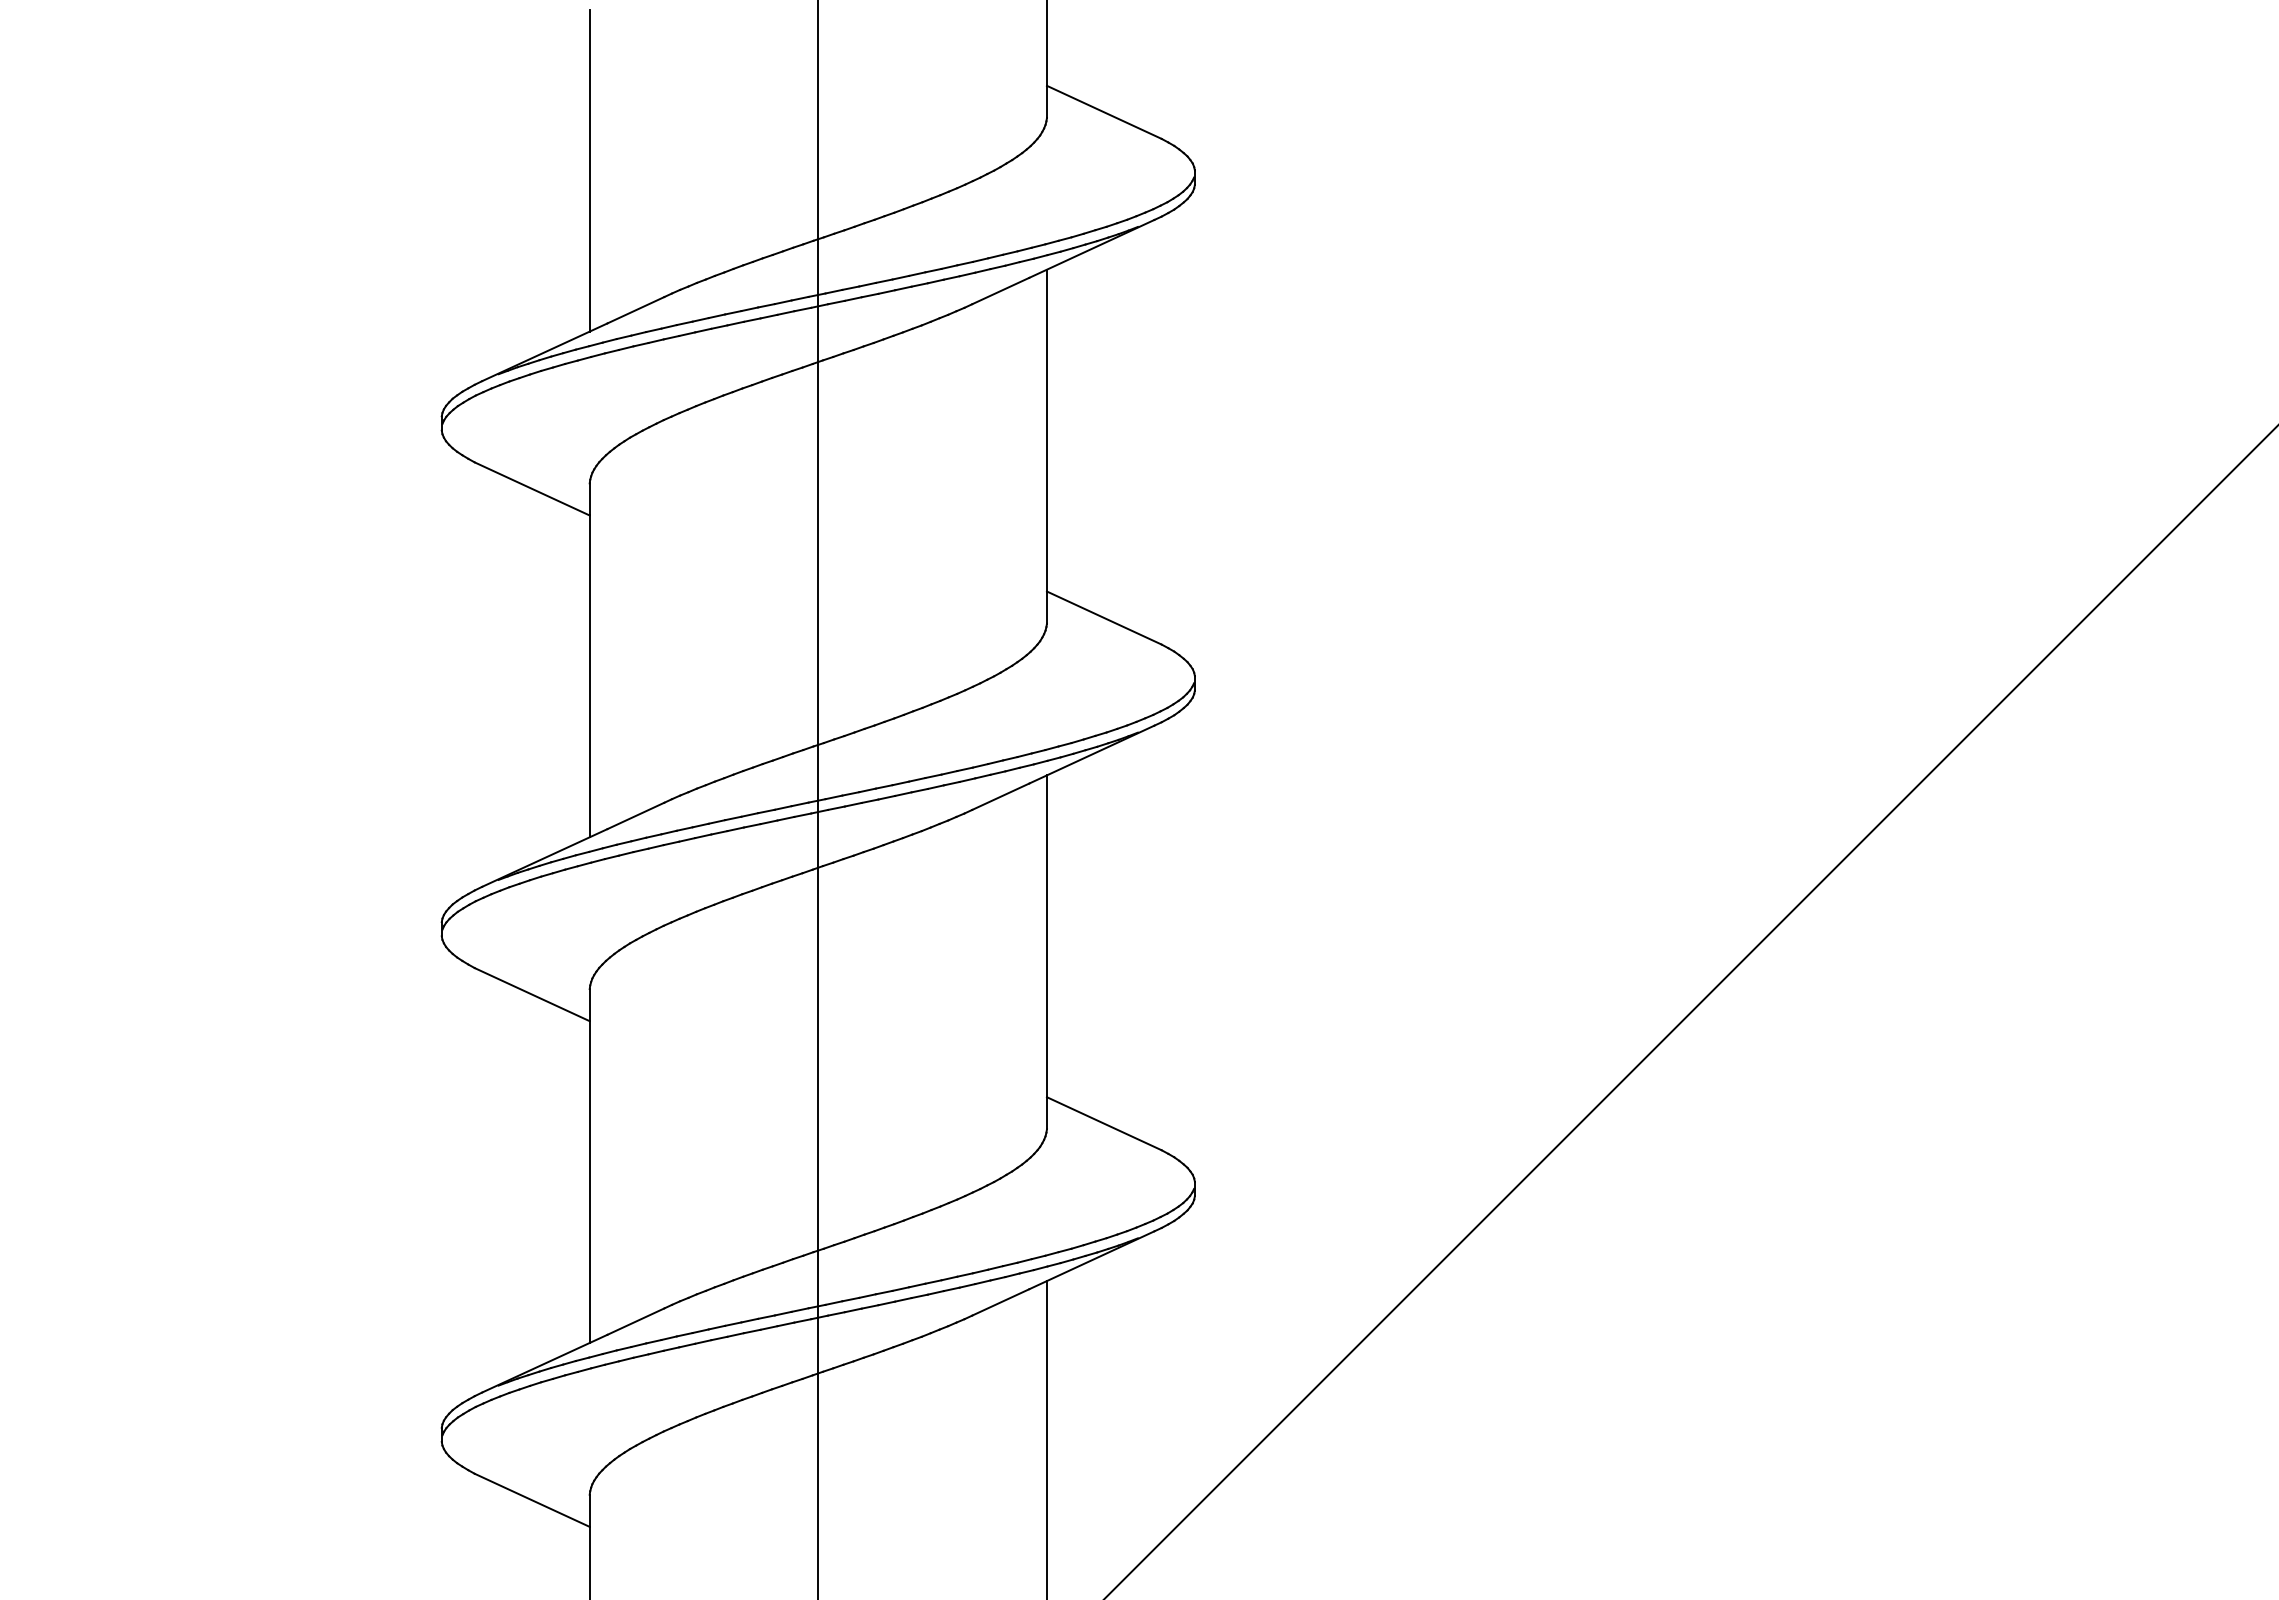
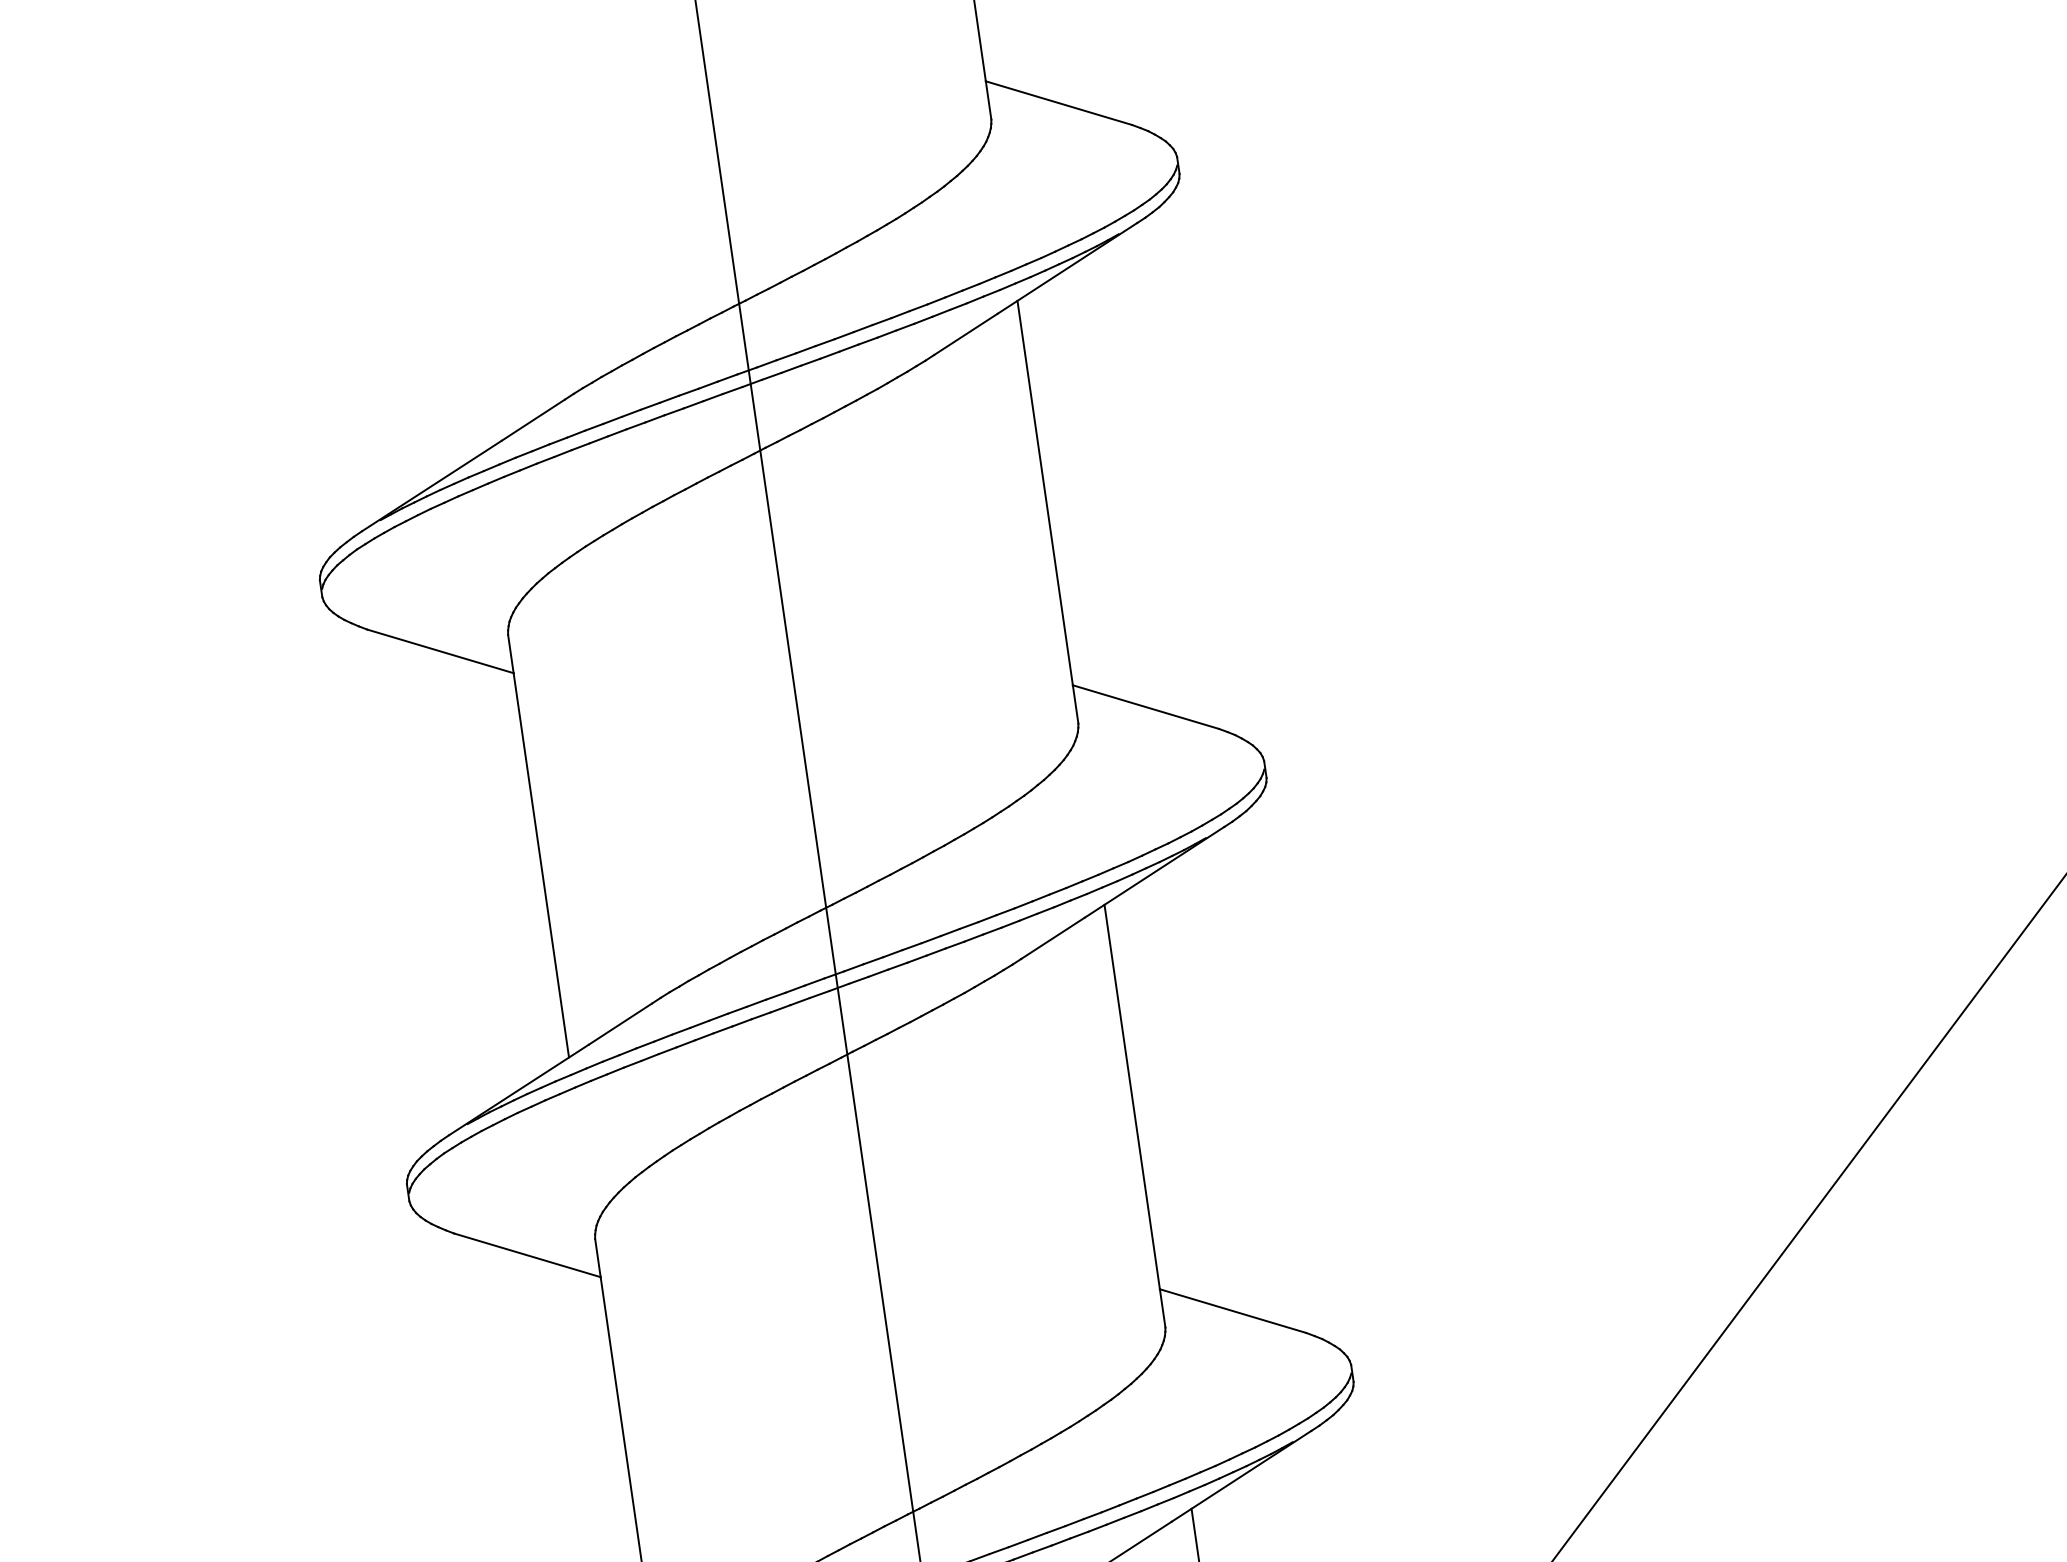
line: (589, 170) -> (454, 261), removed

